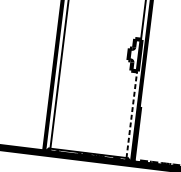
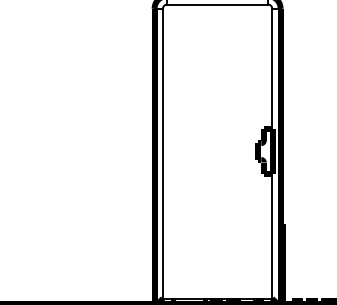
line: (132, 114) -> (272, 235), dashed -> solid

